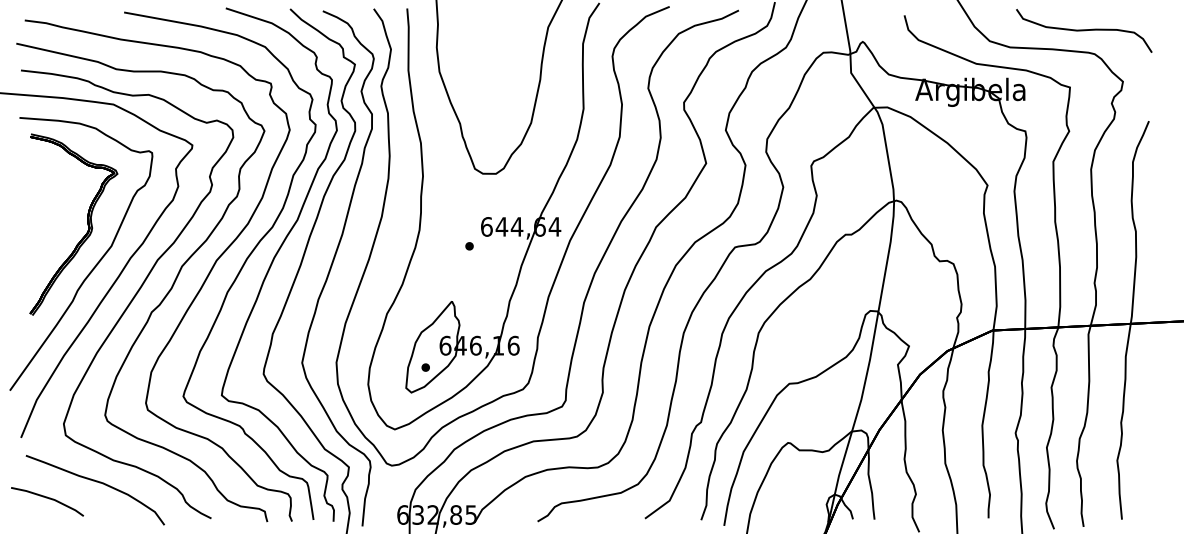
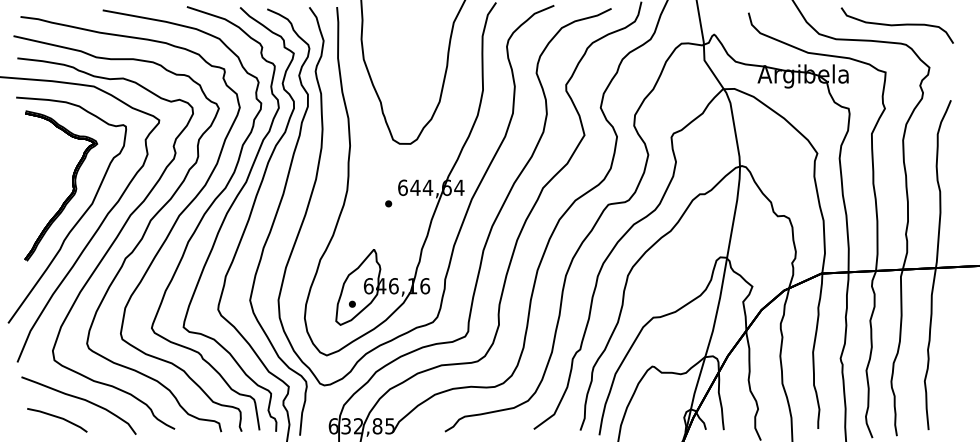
line: (48, 499) -> (58, 418), moved

